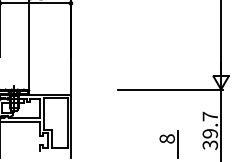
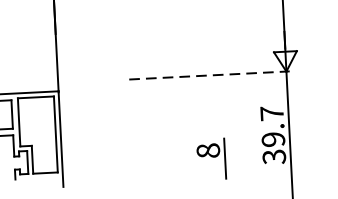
line: (170, 89) -> (209, 75), solid -> dashed

